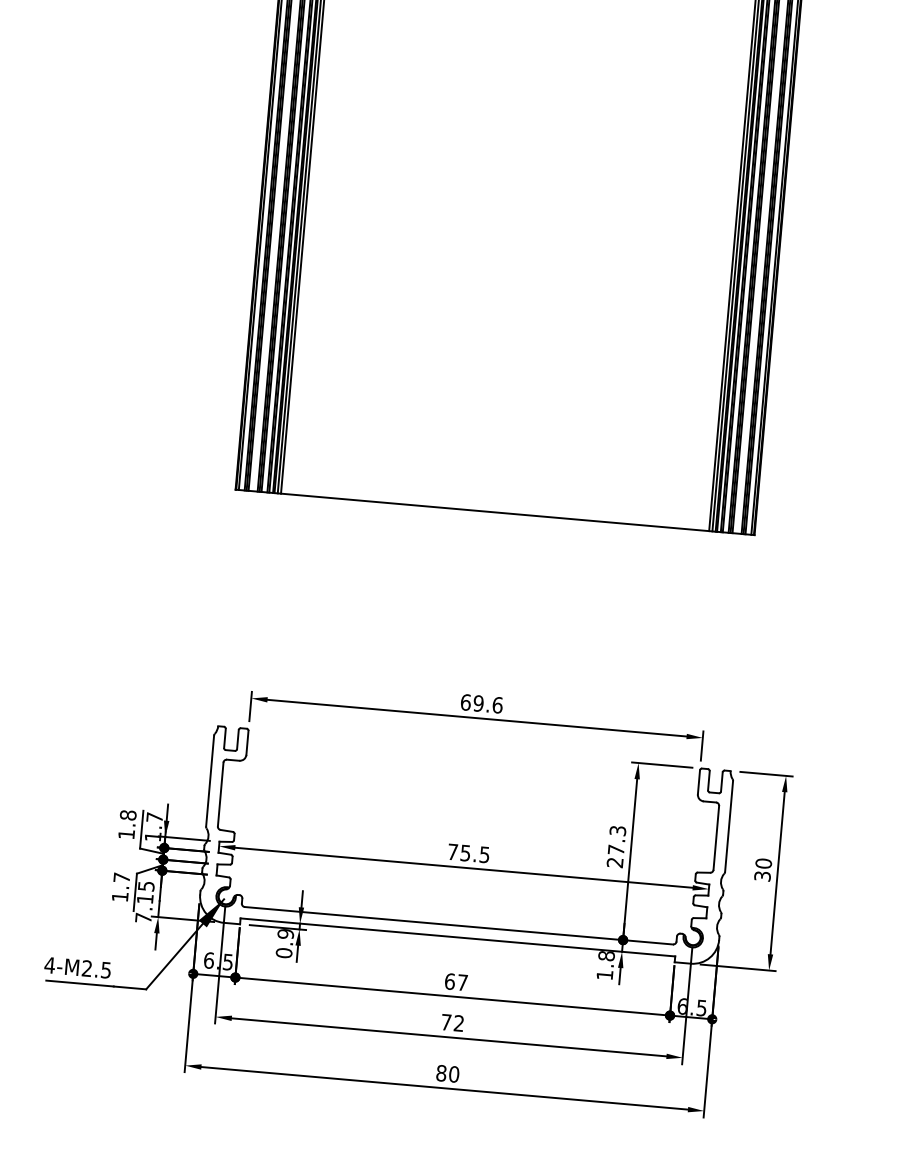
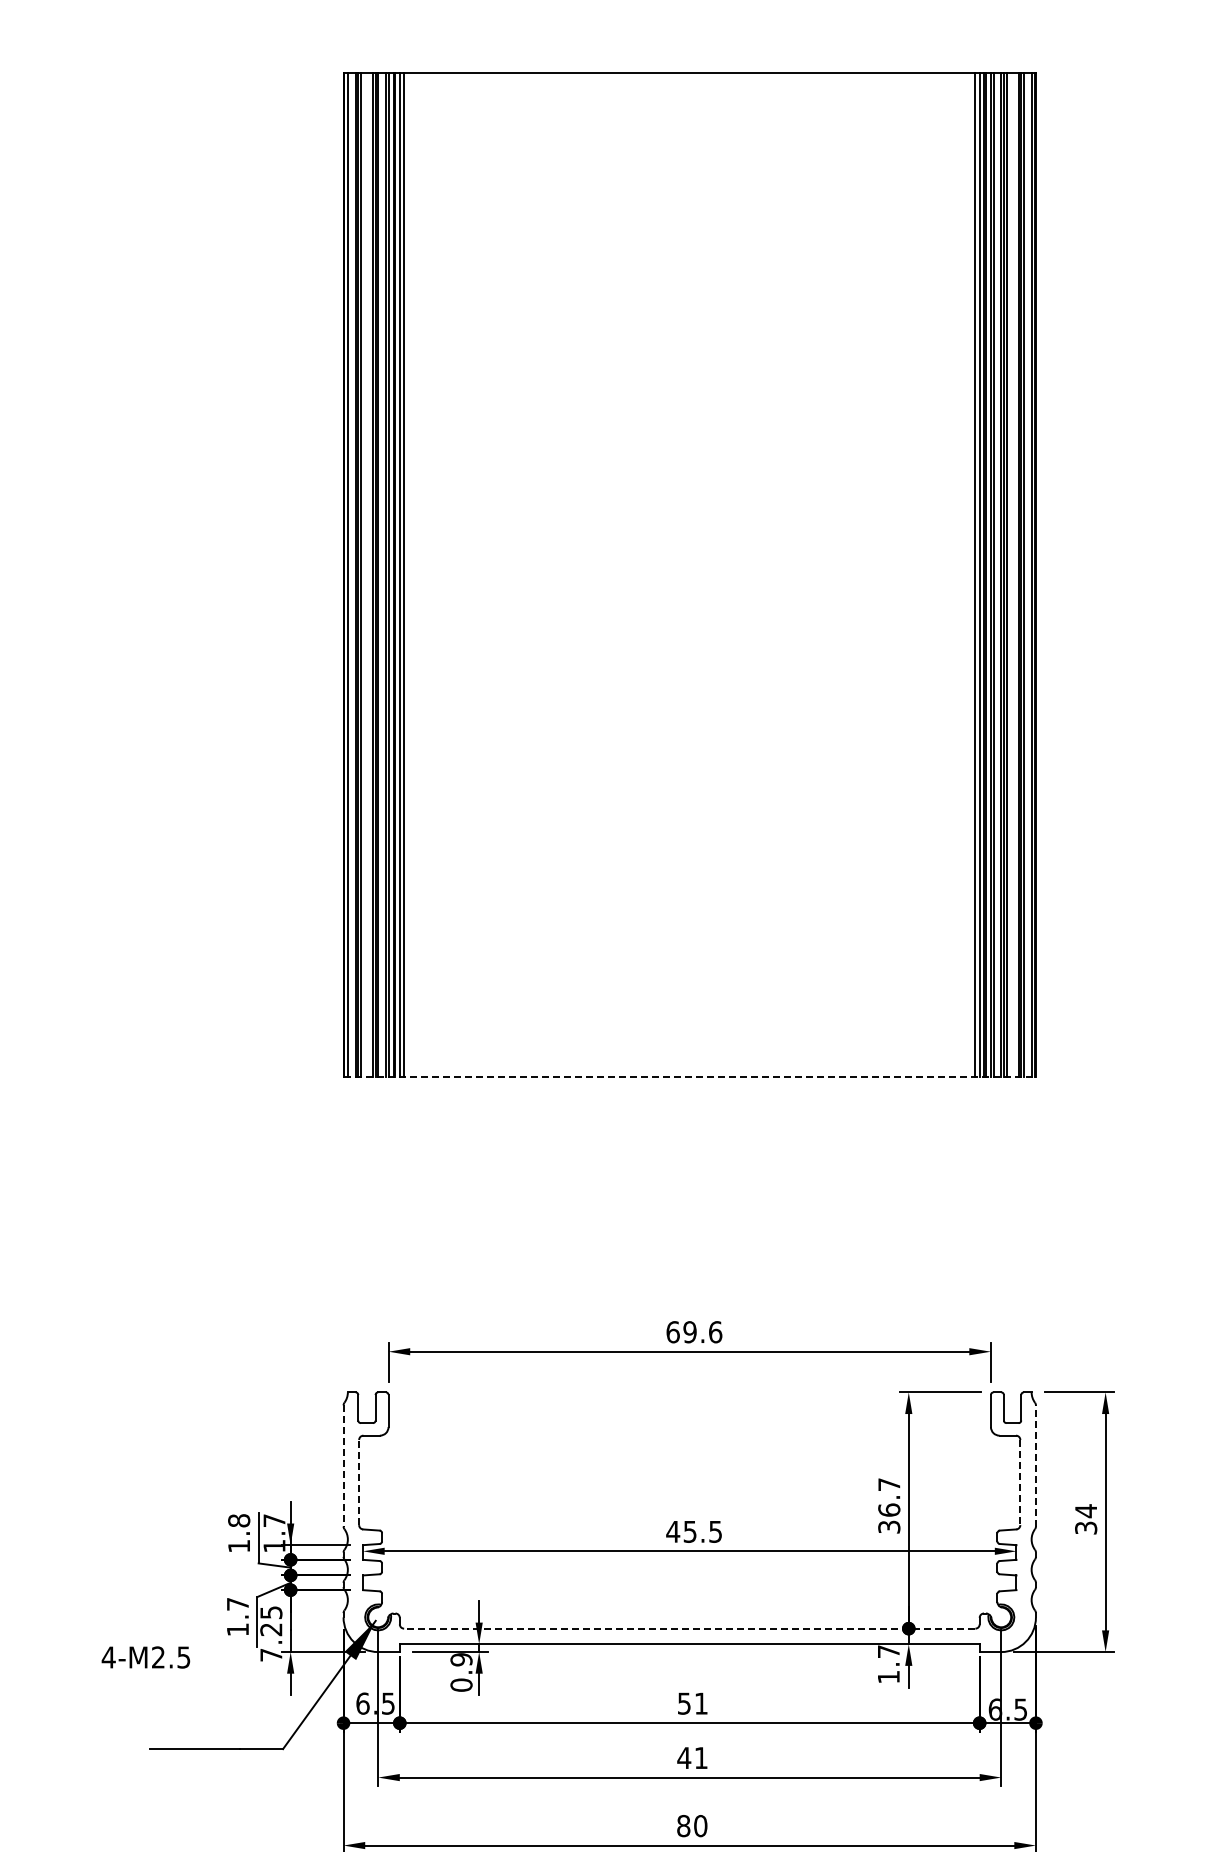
line: (495, 512) -> (690, 1077), solid -> dashed
line: (210, 780) -> (343, 1465), solid -> dashed
line: (220, 794) -> (359, 1482), solid -> dashed
line: (728, 826) -> (1035, 1465), solid -> dashed
line: (716, 837) -> (1020, 1482), solid -> dashed
text: (616, 846) -> (889, 1505), 27.3 -> 36.7
text: (453, 851) -> (673, 1531), 75.5 -> 45.5
text: (763, 863) -> (1086, 1511), 30 -> 34
text: (145, 898) -> (271, 1629), 7.15 -> 7.25
line: (458, 925) -> (689, 1628), solid -> dashed
text: (606, 955) -> (888, 1651), 1.8 -> 1.7
text: (77, 967) -> (145, 1657), moved
text: (456, 982) -> (692, 1703), 67 -> 51
text: (452, 1022) -> (692, 1757), 72 -> 41

